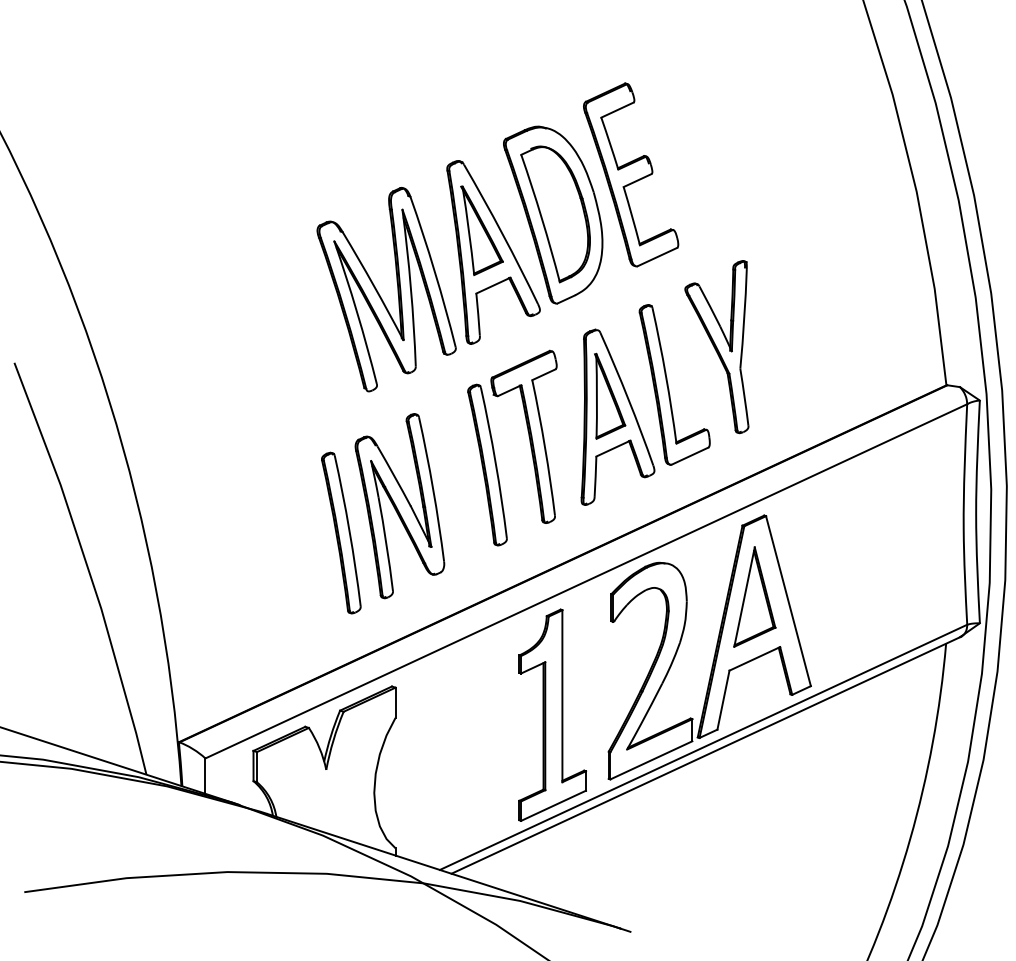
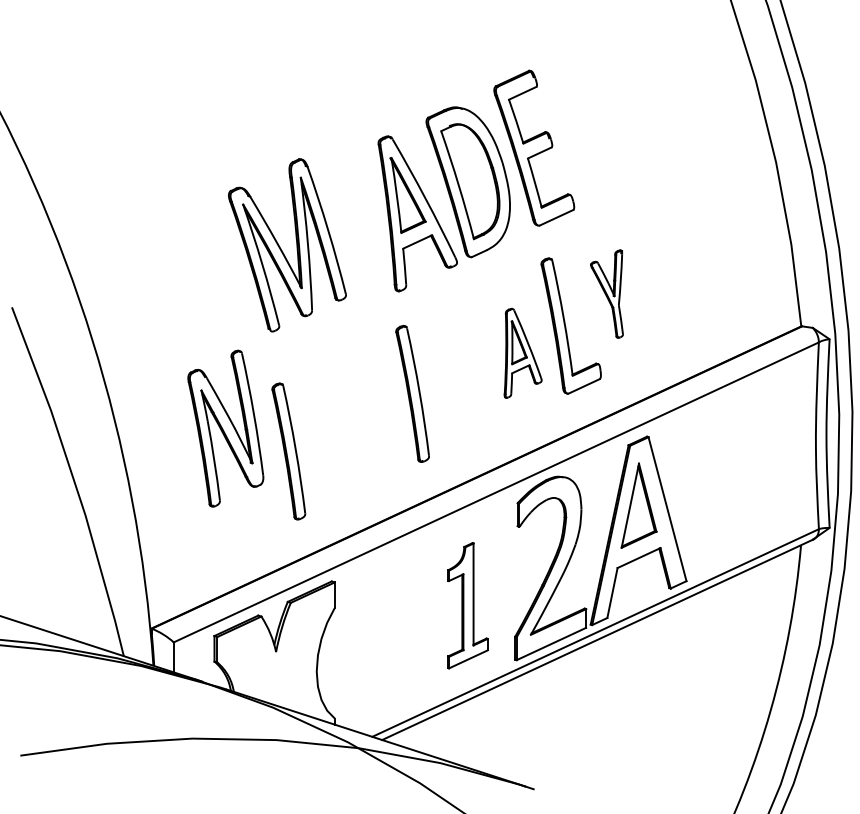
part: (379, 293) -> (281, 248), moved
part: (716, 347) -> (606, 294), size x0.6
part: (617, 416) -> (522, 352), size x0.6
part: (523, 436) -> (443, 369), removed
part: (399, 506) -> (225, 429), moved
part: (552, 714) -> (467, 605), size x0.7

